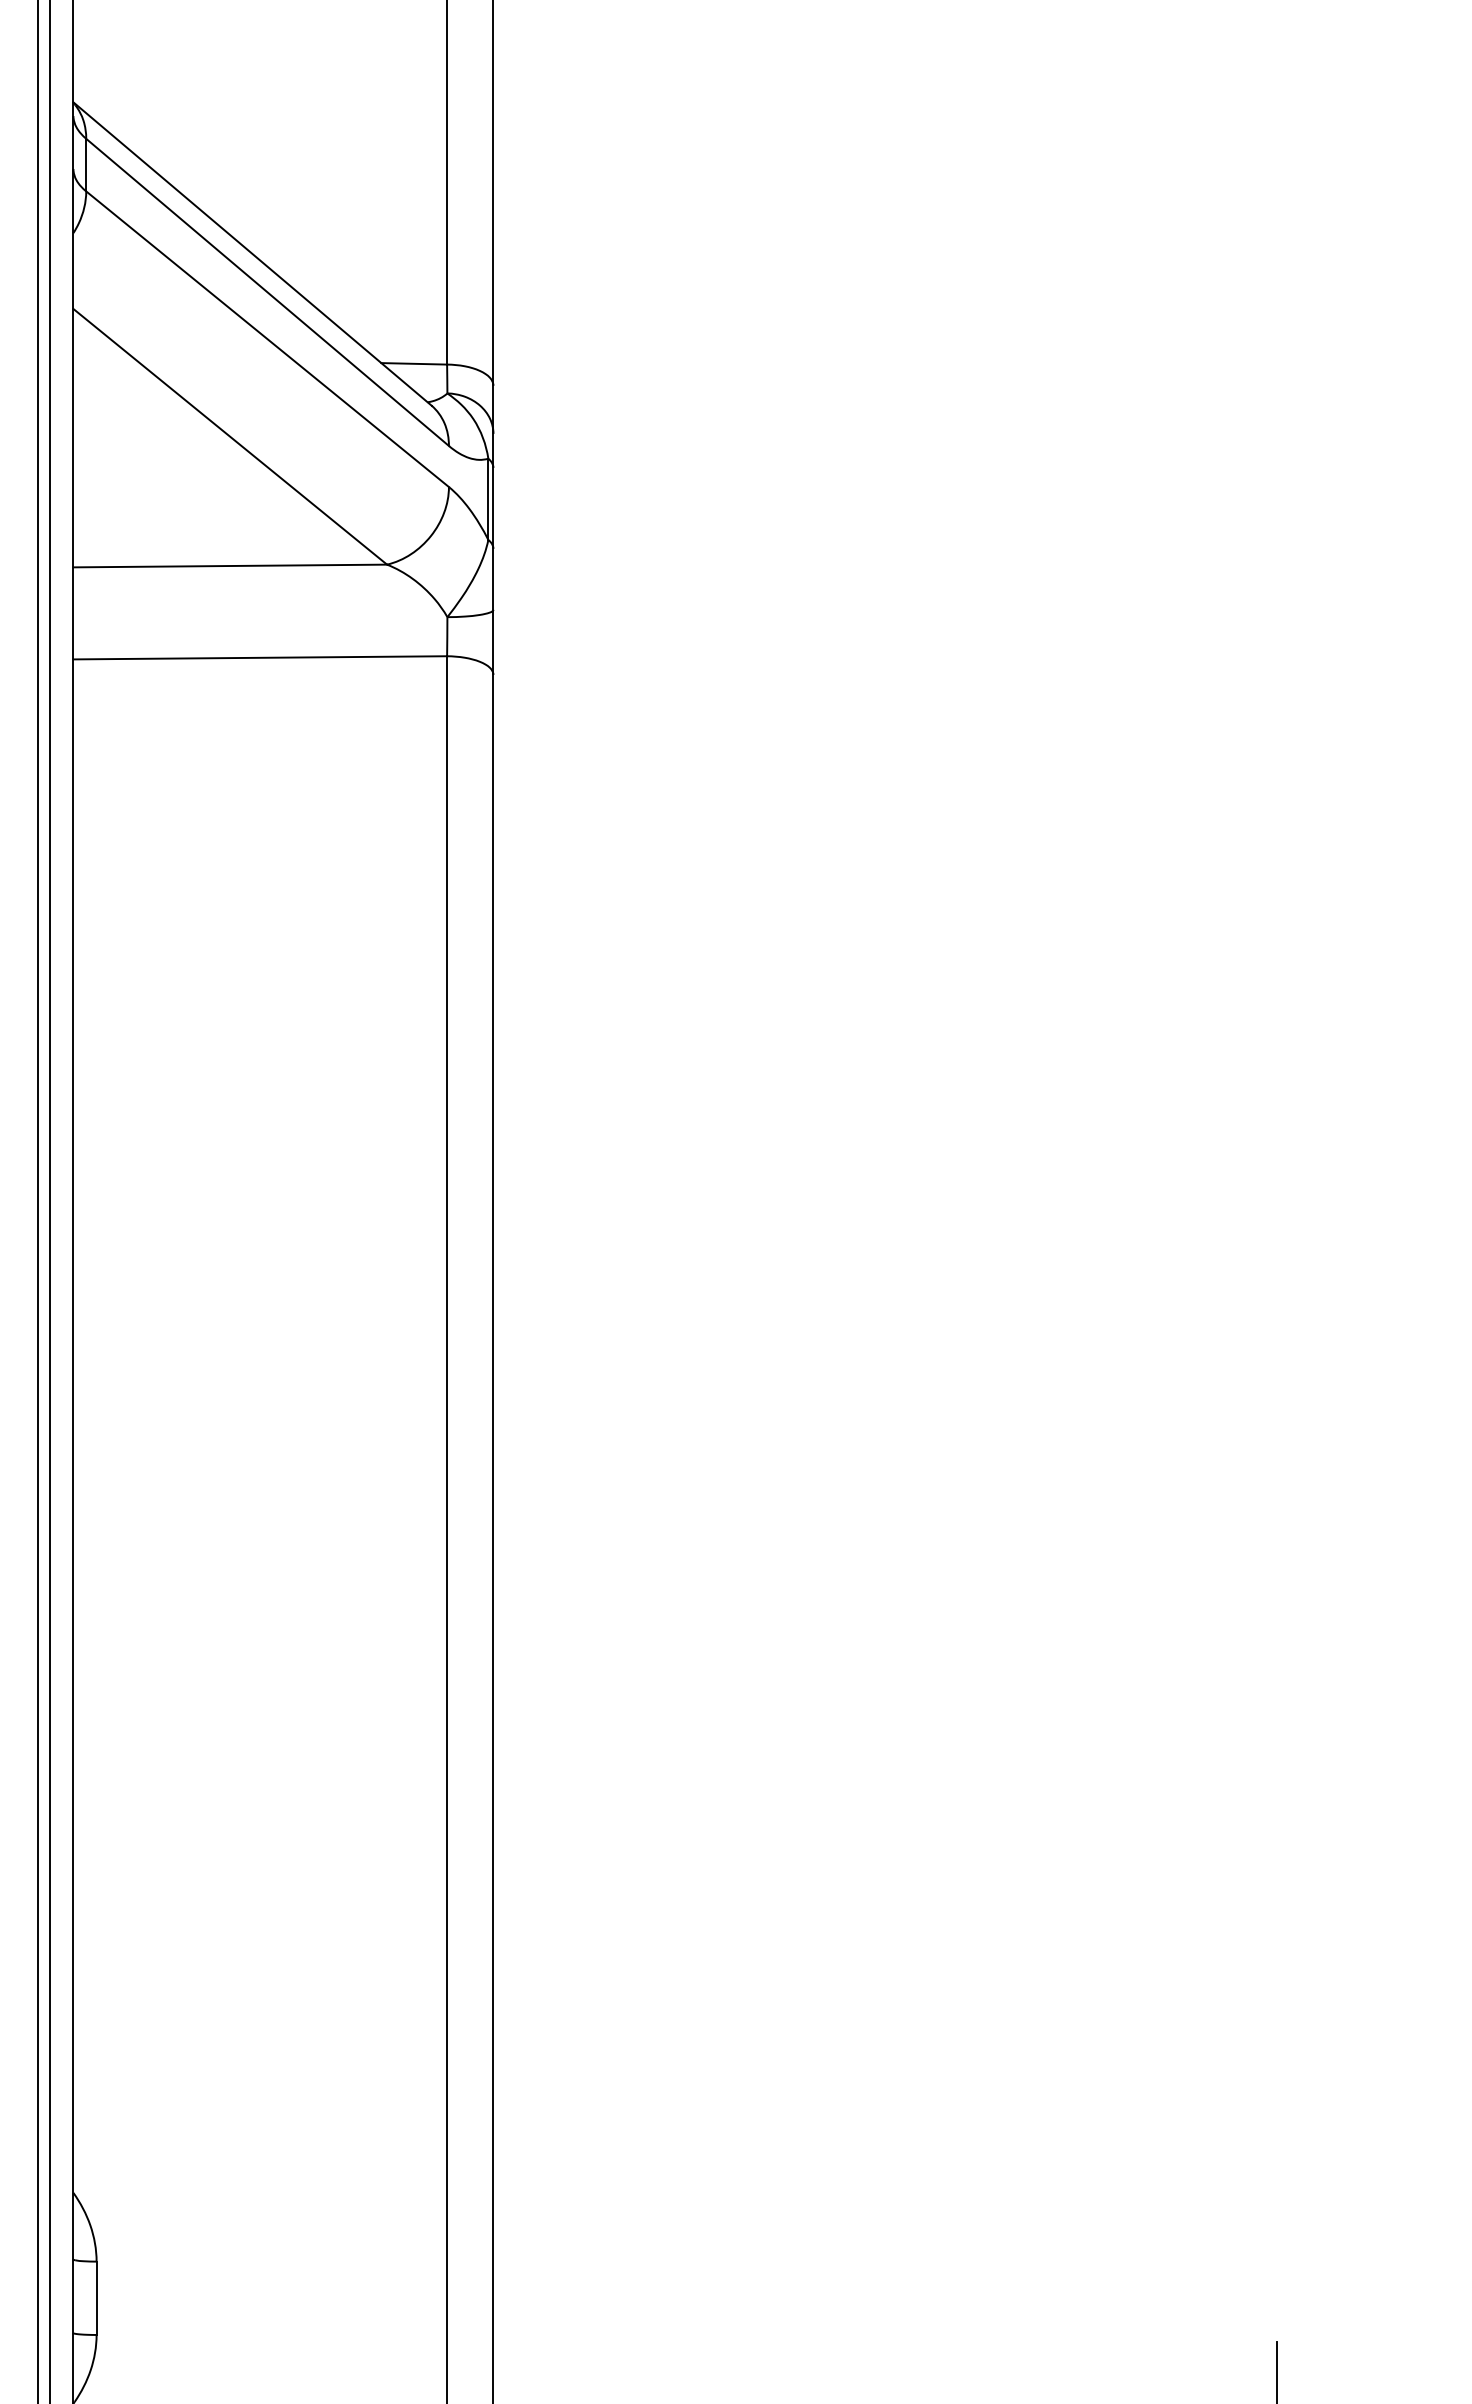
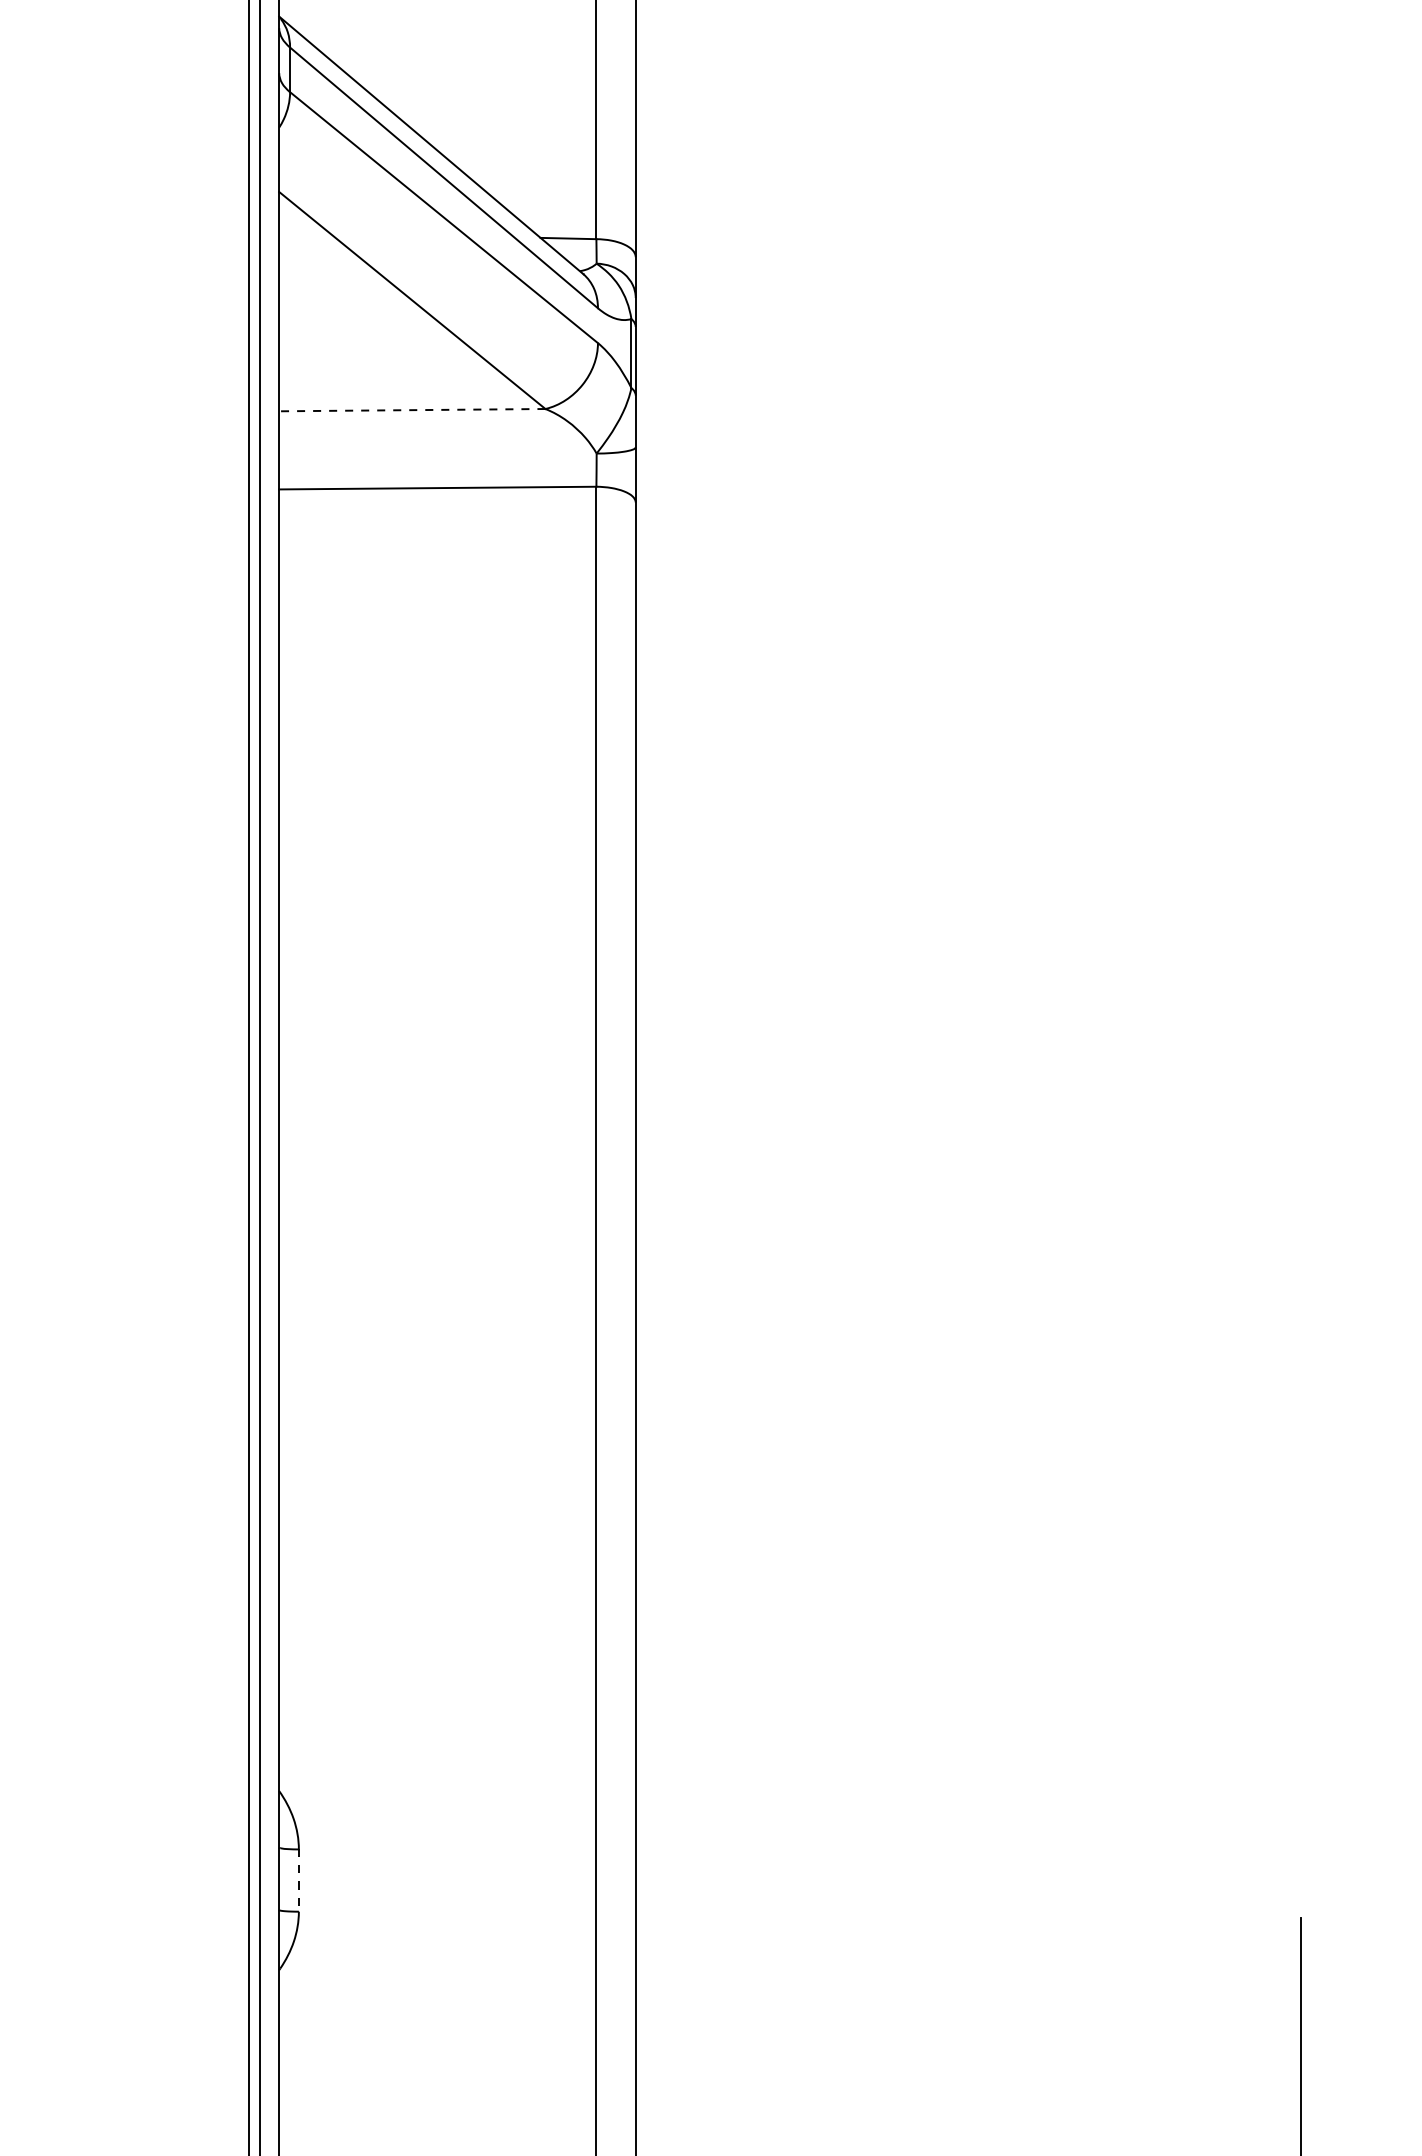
line: (229, 566) -> (411, 410), solid -> dashed
line: (96, 2299) -> (298, 1881), solid -> dashed

